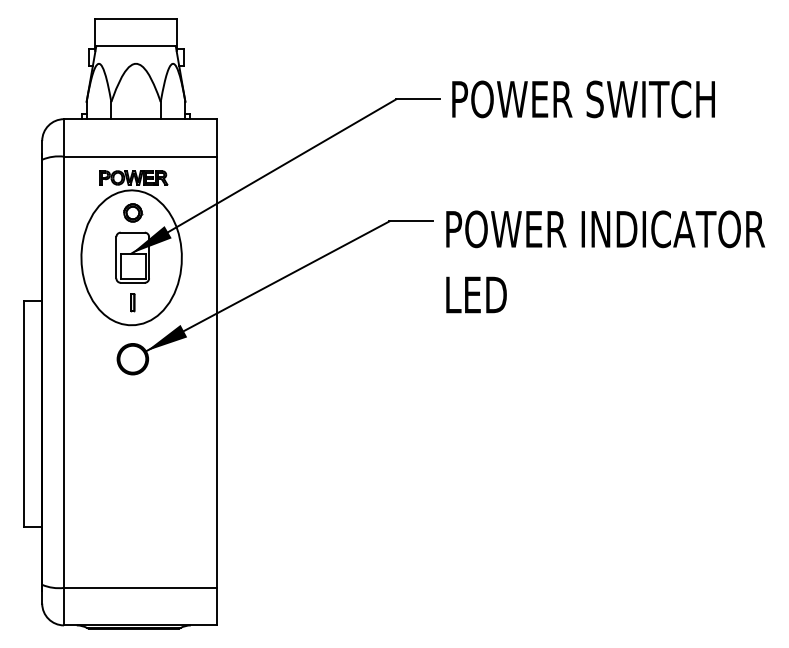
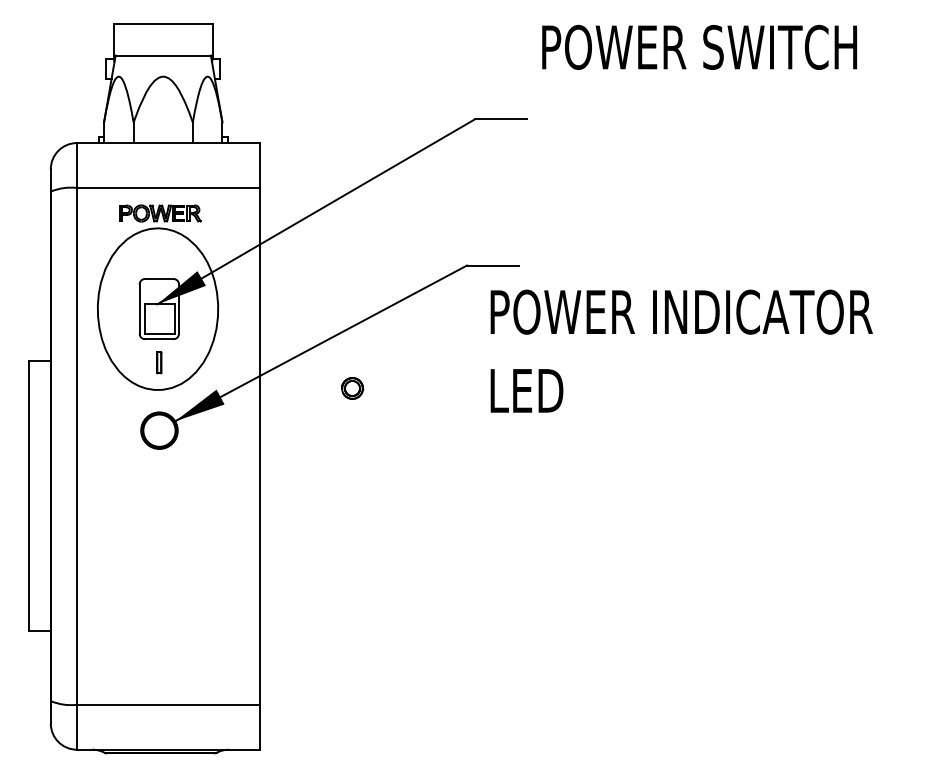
text: (583, 99) -> (699, 47), moved
part: (133, 212) -> (353, 387), moved
text: (605, 261) -> (681, 350), moved

